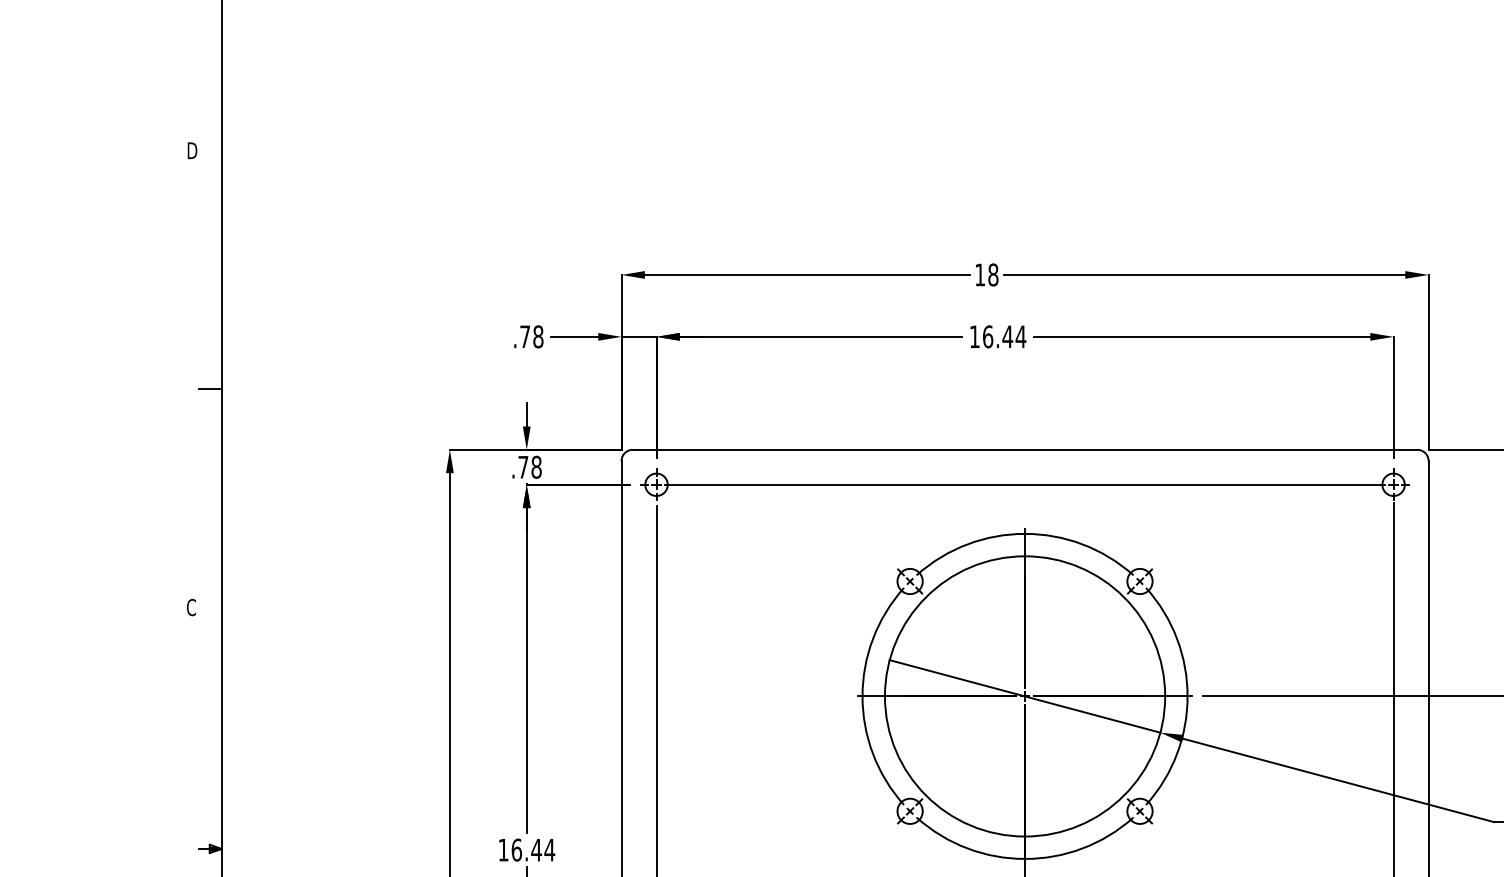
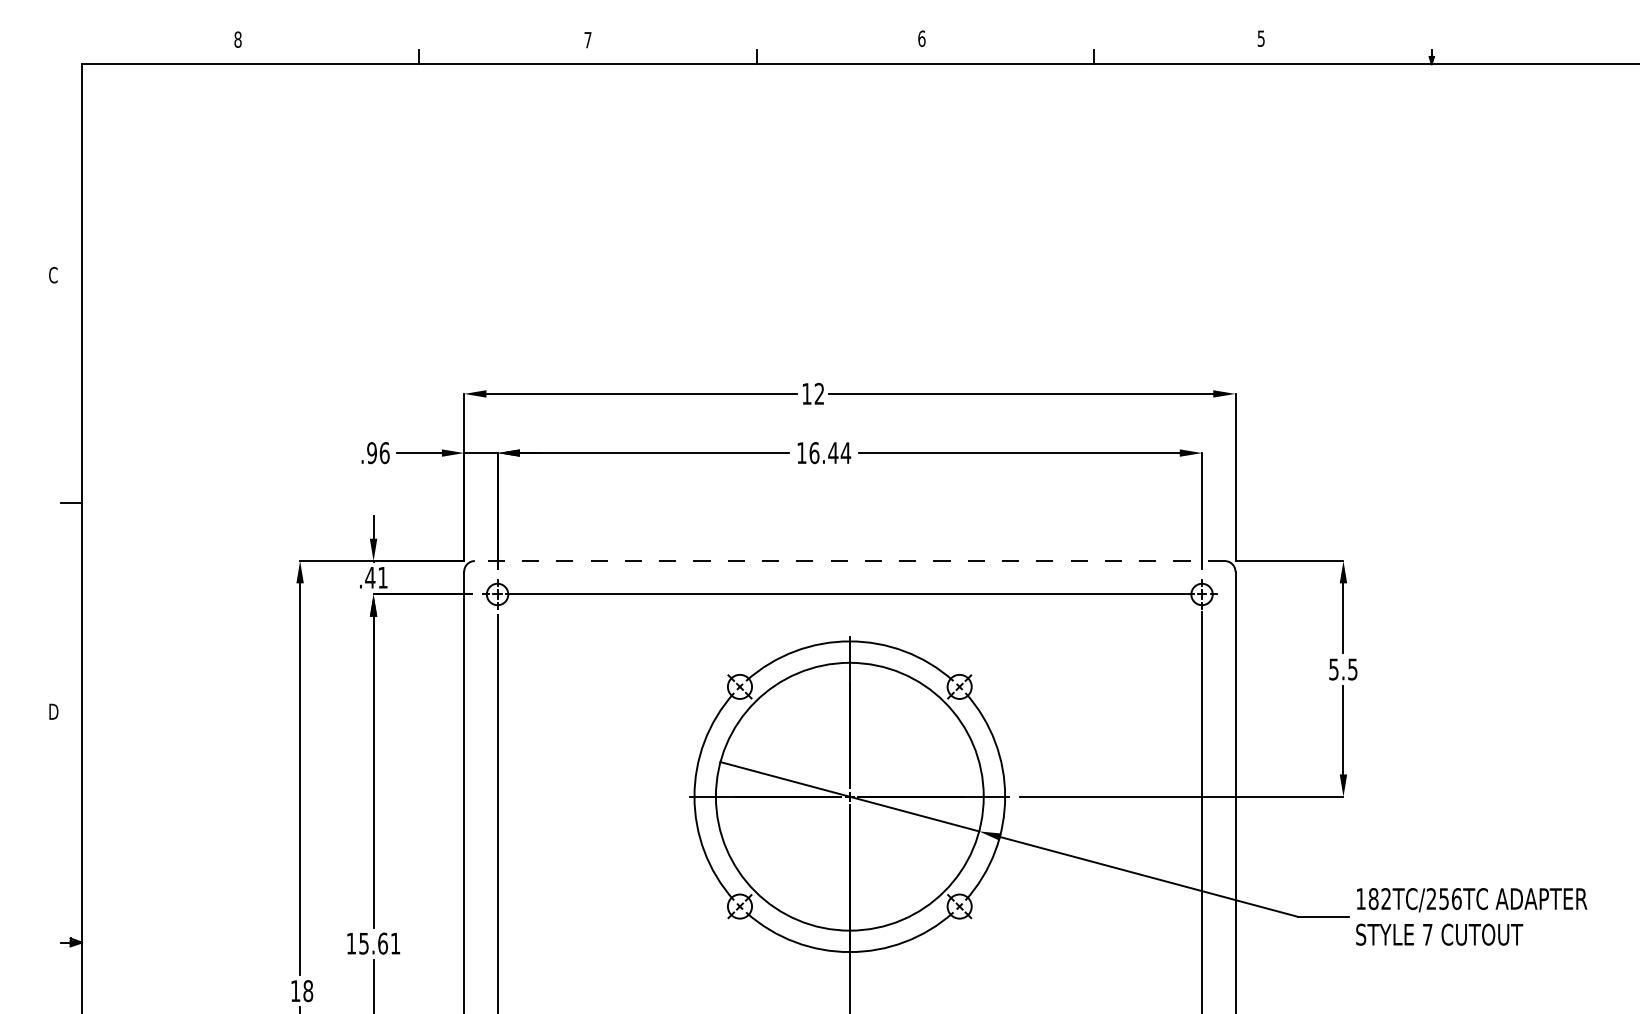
text: (191, 150) -> (53, 274), D -> C
text: (993, 274) -> (819, 393), 18 -> 12
text: (531, 337) -> (378, 453), .78 -> .96
line: (1024, 450) -> (849, 561), solid -> dashed
text: (529, 467) -> (376, 577), .78 -> .41
text: (191, 607) -> (53, 711), C -> D
text: (532, 849) -> (379, 943), 16.44 -> 15.61

